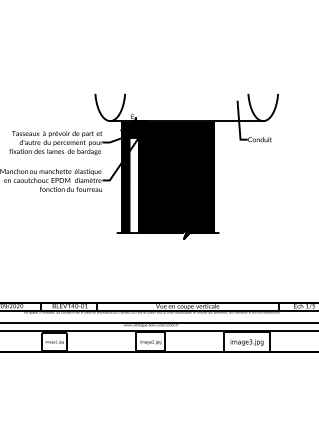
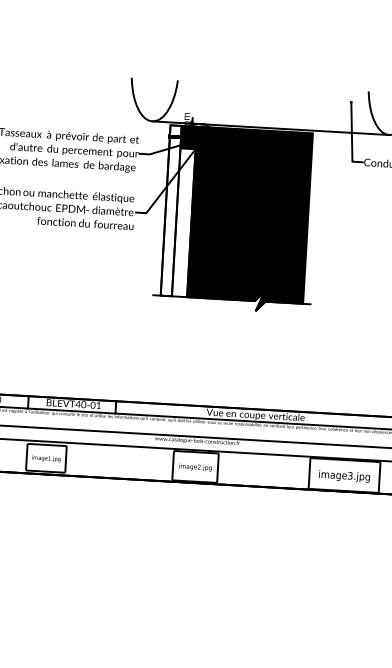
fill: (125, 178) -> (170, 211), removed

